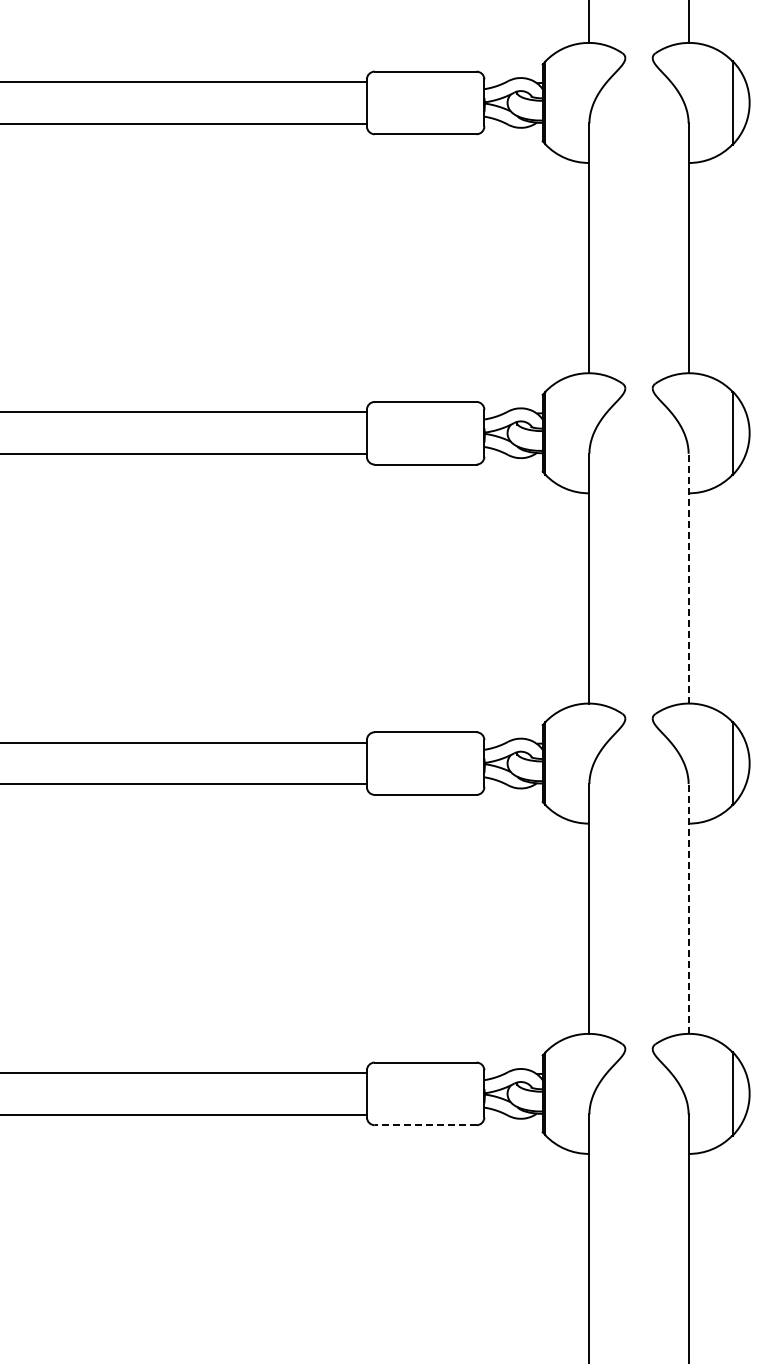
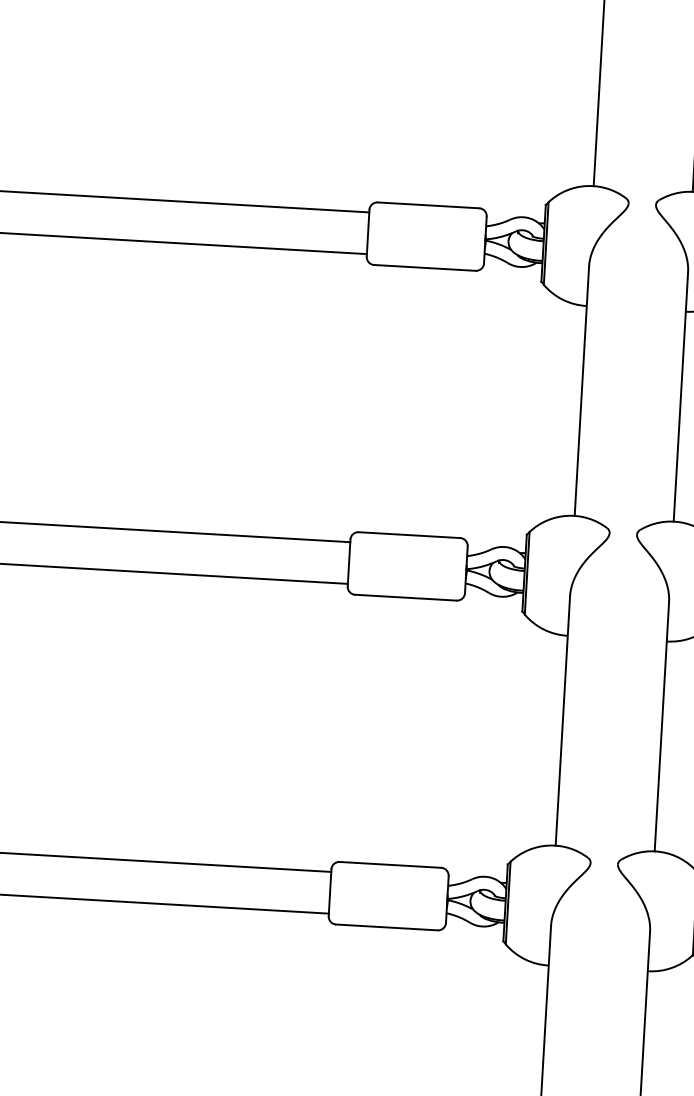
line: (688, 578) -> (680, 396), dashed -> solid
line: (688, 908) -> (661, 726), dashed -> solid
line: (425, 1125) -> (386, 927), dashed -> solid

